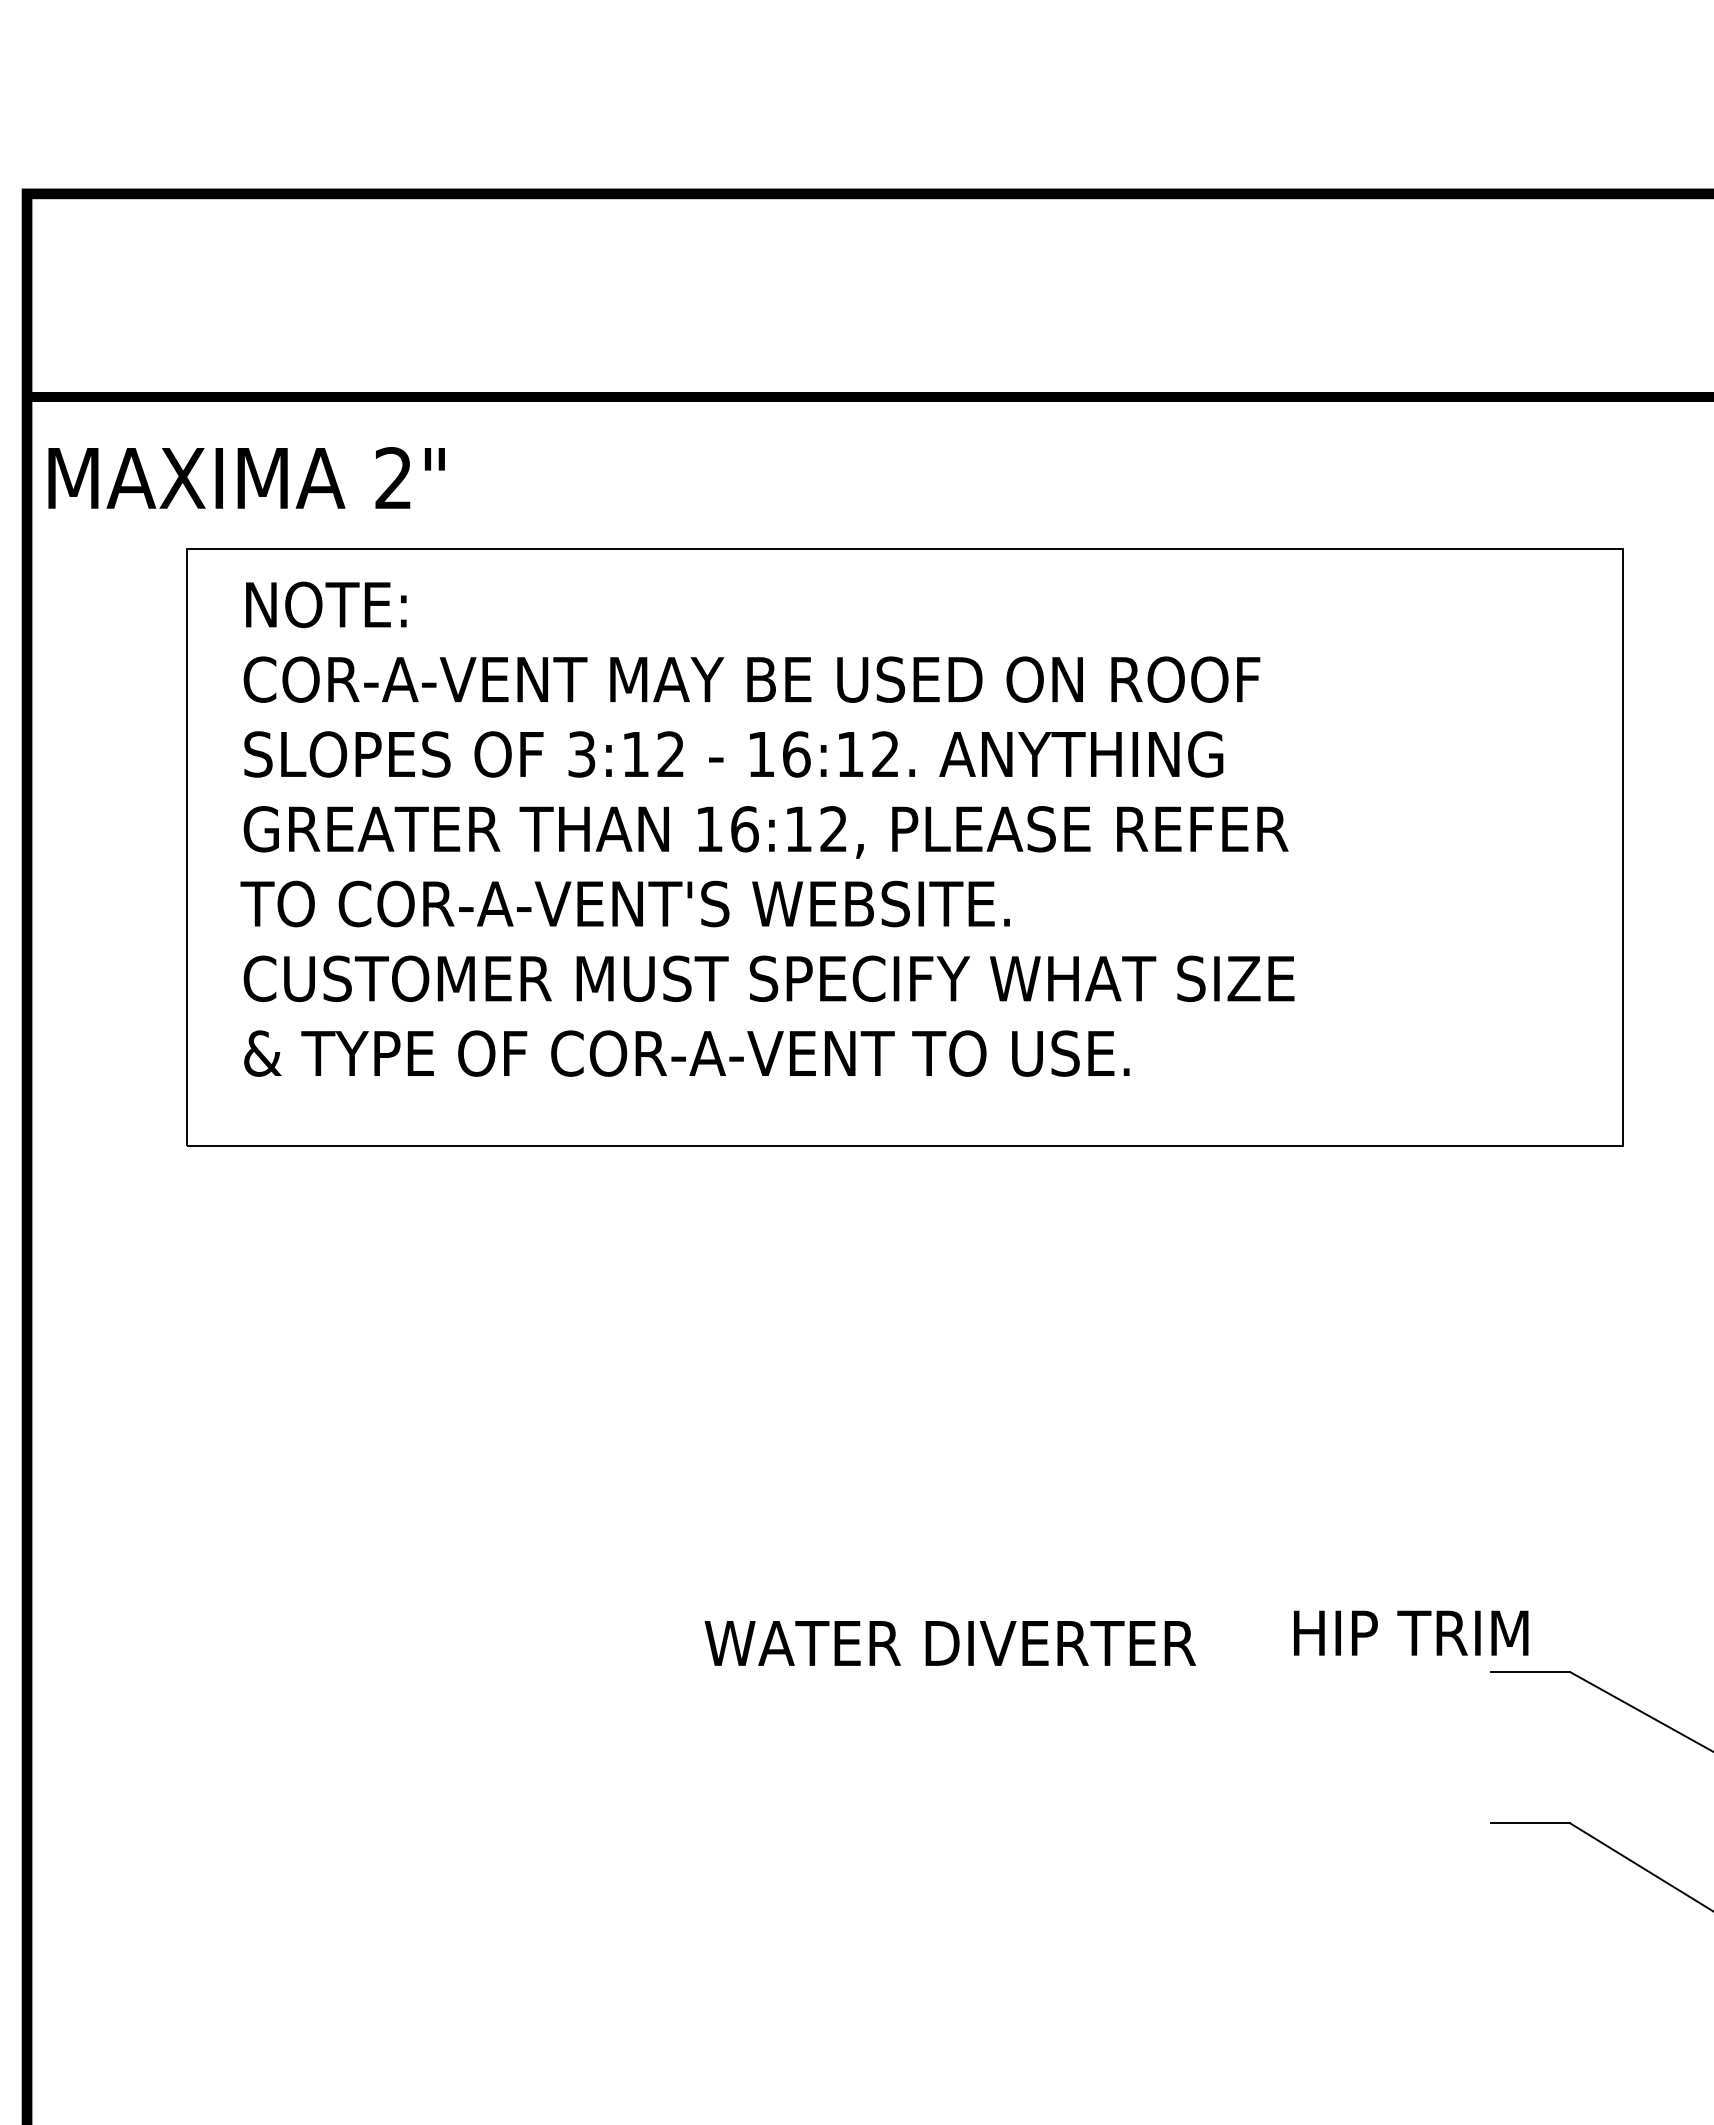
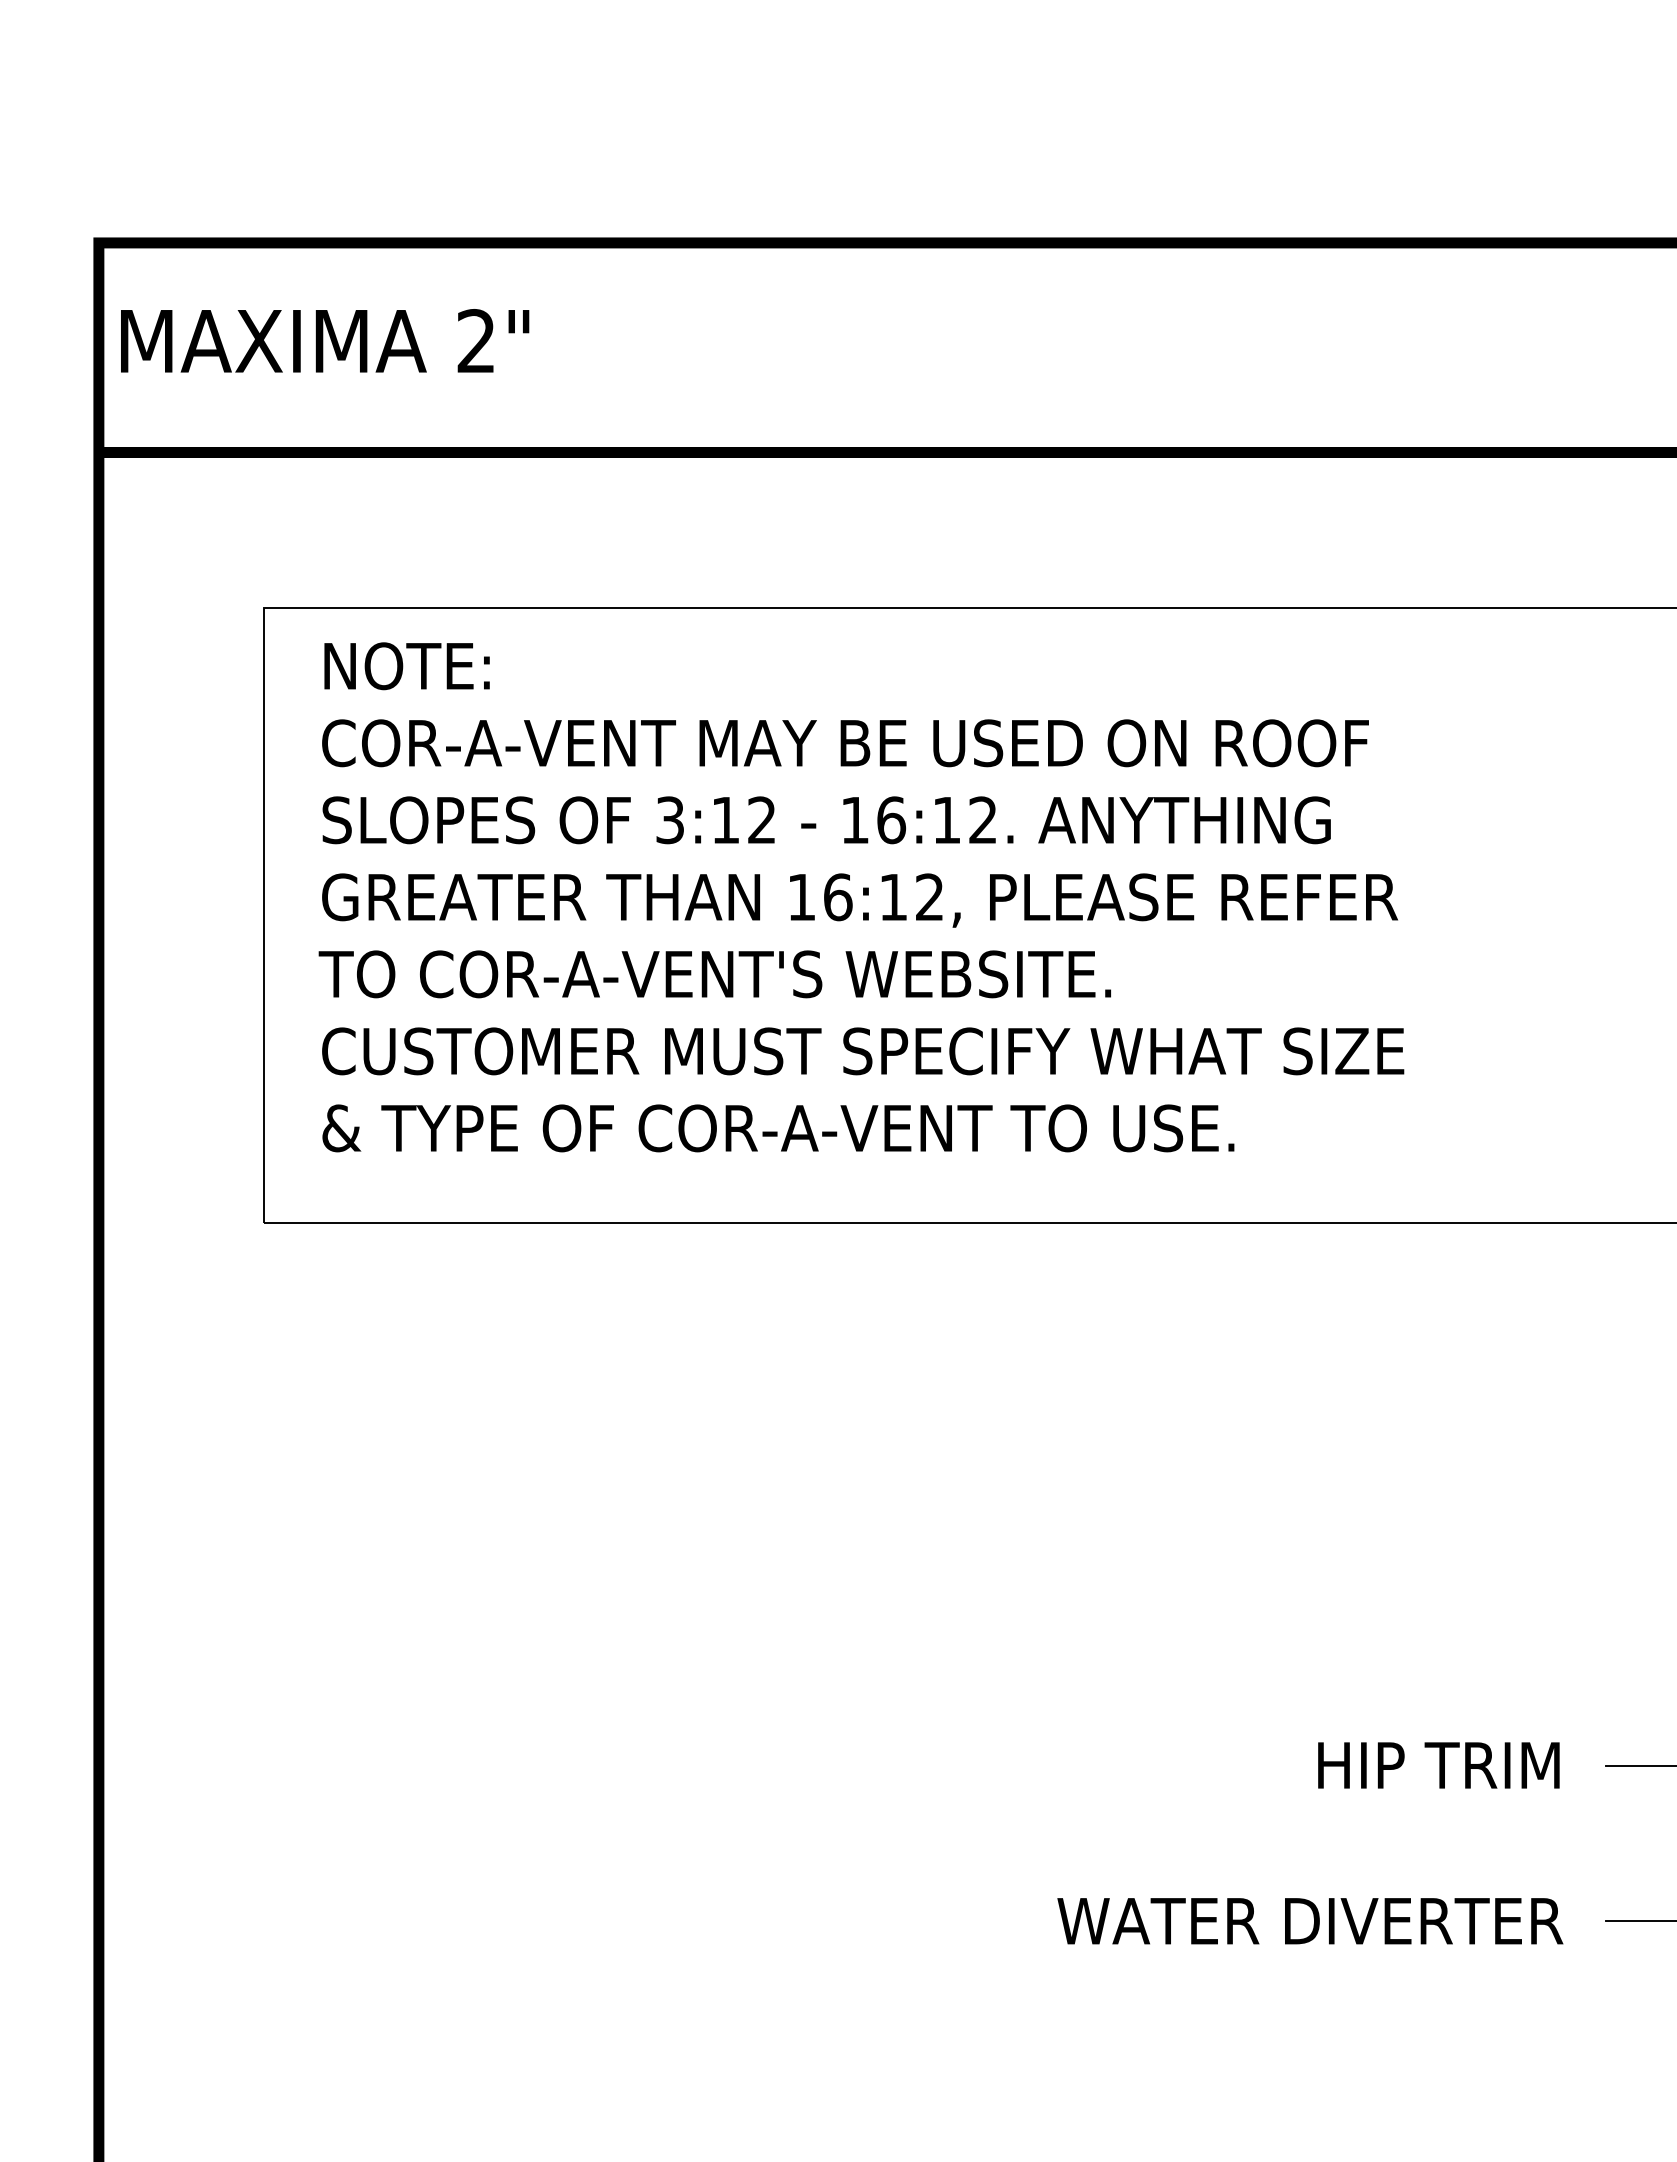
text: (246, 477) -> (324, 340), moved
text: (1411, 1632) -> (1439, 1764), moved
text: (949, 1643) -> (1309, 1921), moved

